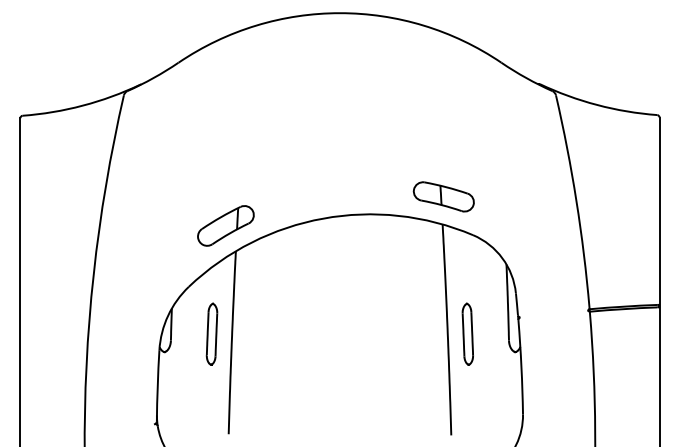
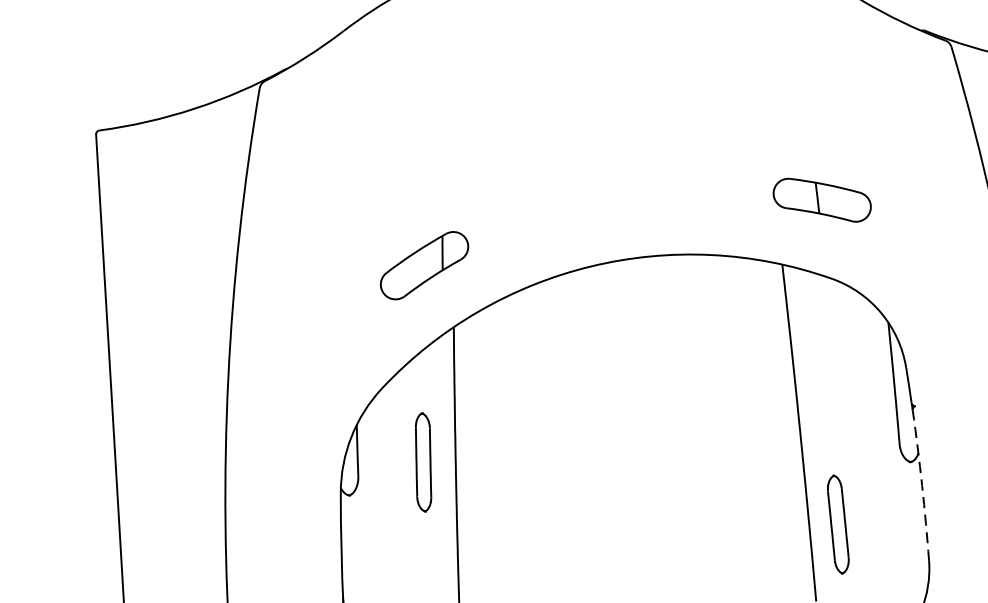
part: (443, 196) -> (821, 199), moved
part: (225, 225) -> (423, 265), moved
part: (467, 333) -> (837, 523), moved
arc: (521, 367) -> (922, 486), solid -> dashed

